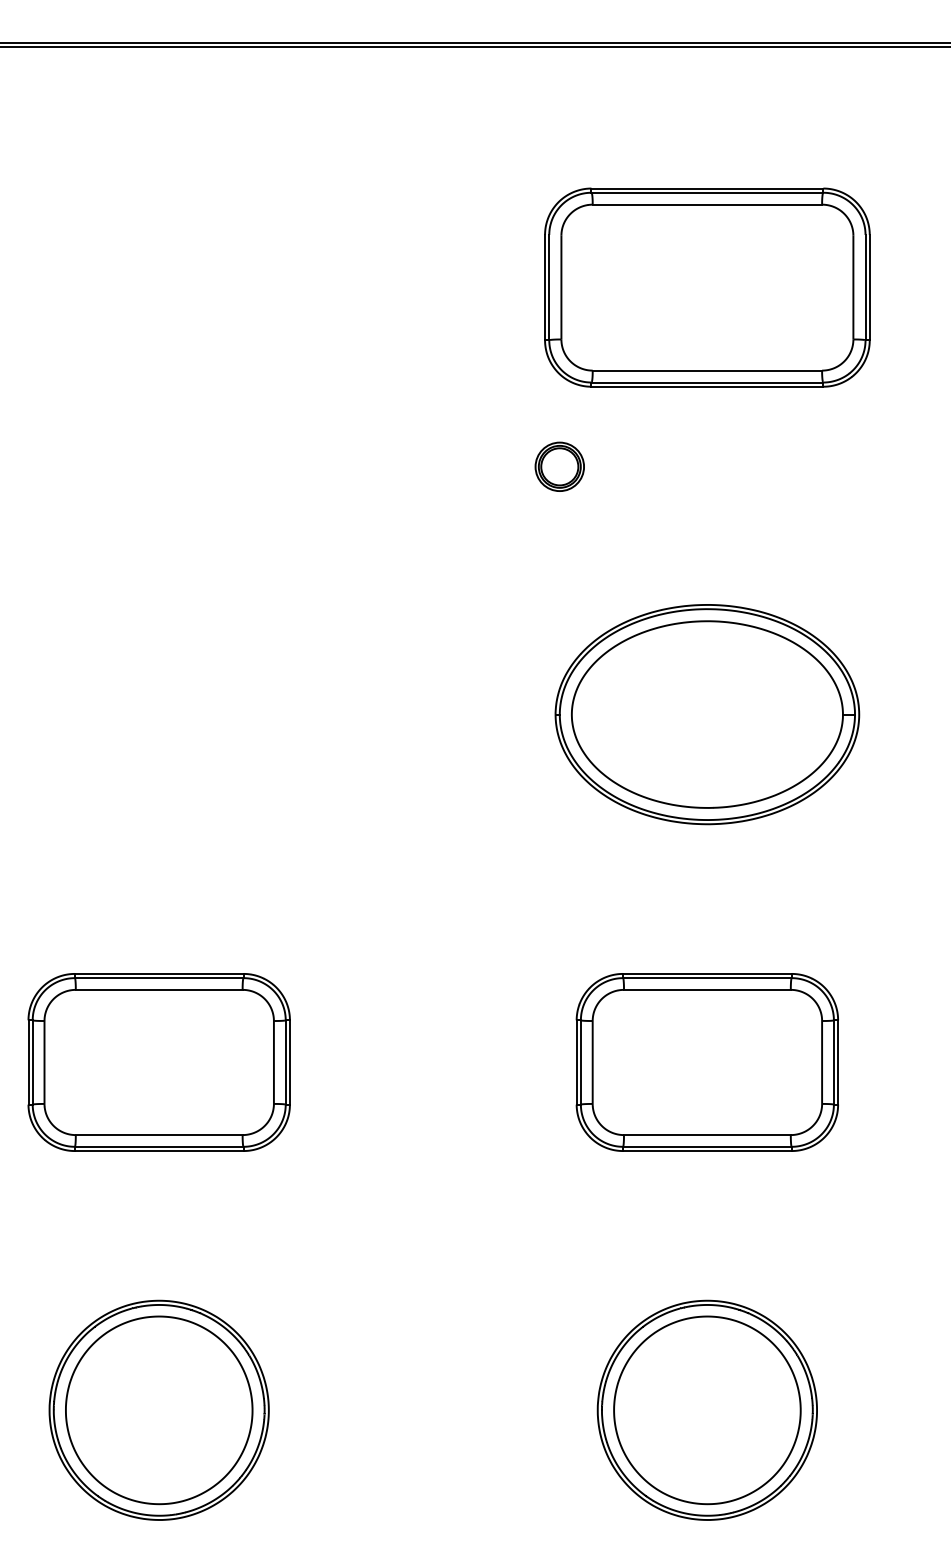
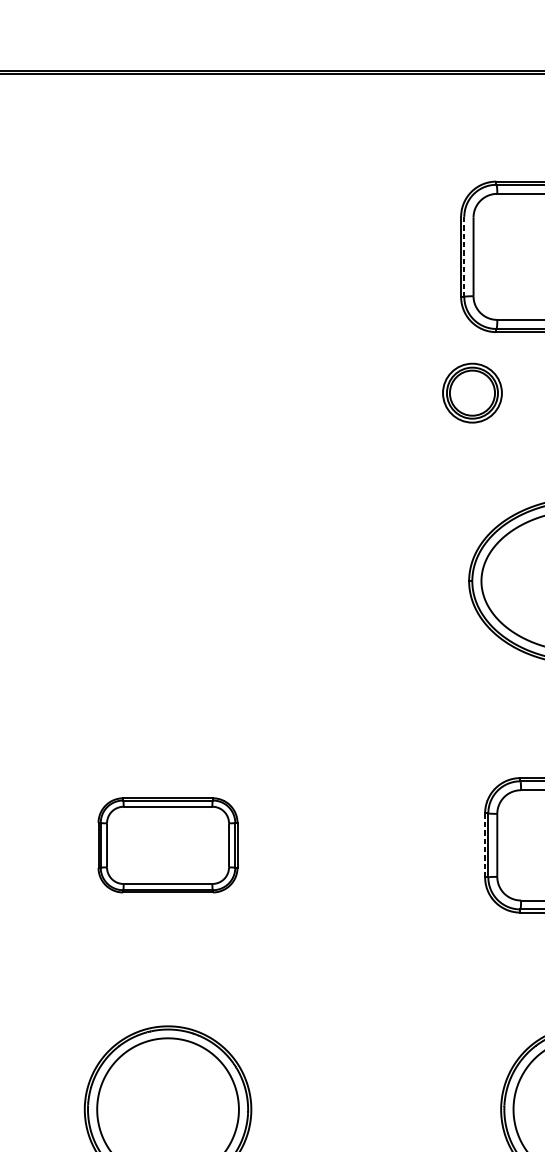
line: (549, 287) -> (464, 256), solid -> dashed
part: (559, 466) -> (472, 392), size x1.6
line: (576, 1061) -> (485, 844), solid -> dashed
part: (158, 1062) -> (167, 845), size x0.7

